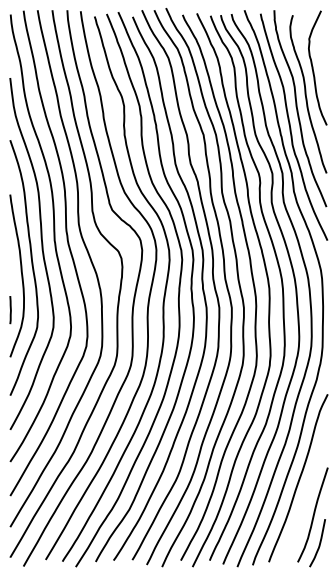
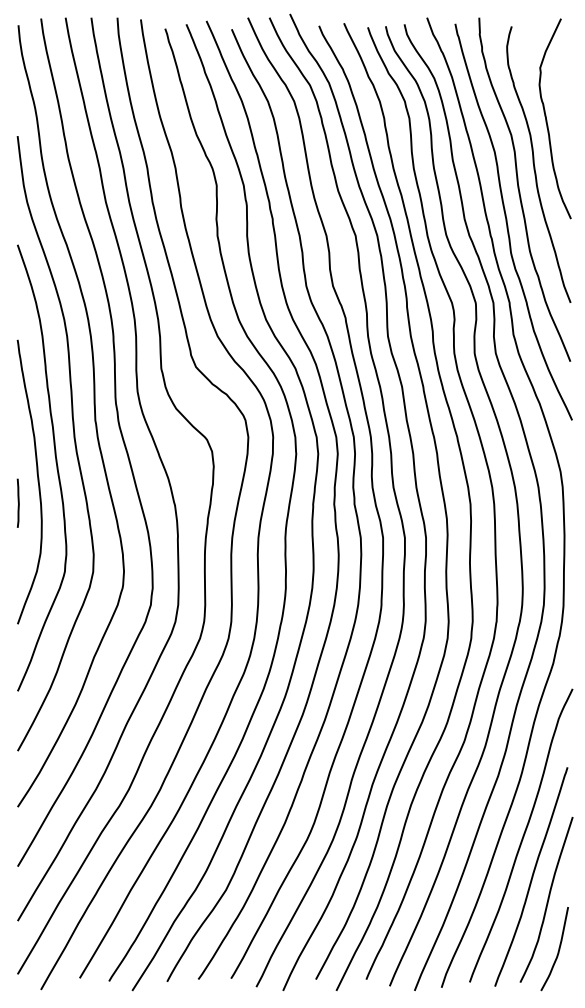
line: (10, 310) -> (18, 504), moved
curve: (304, 501) -> (531, 876), added

